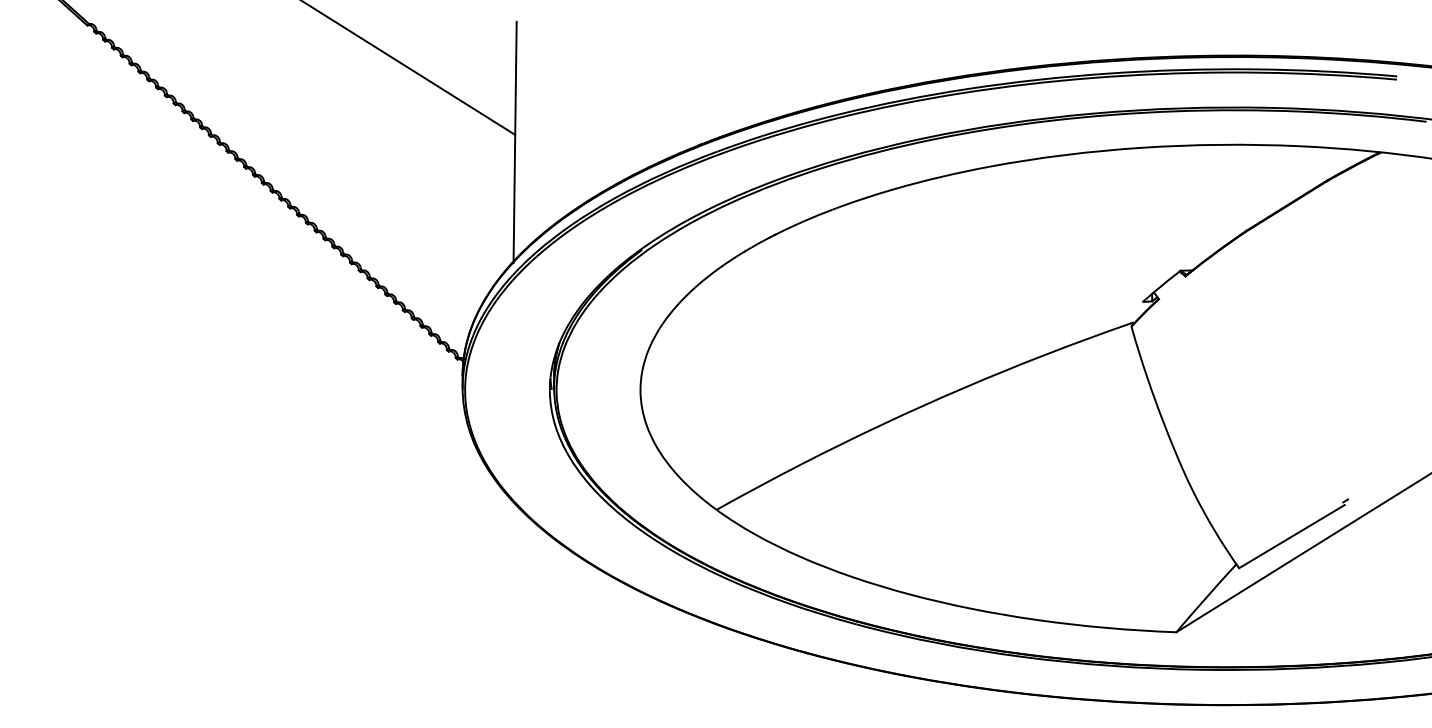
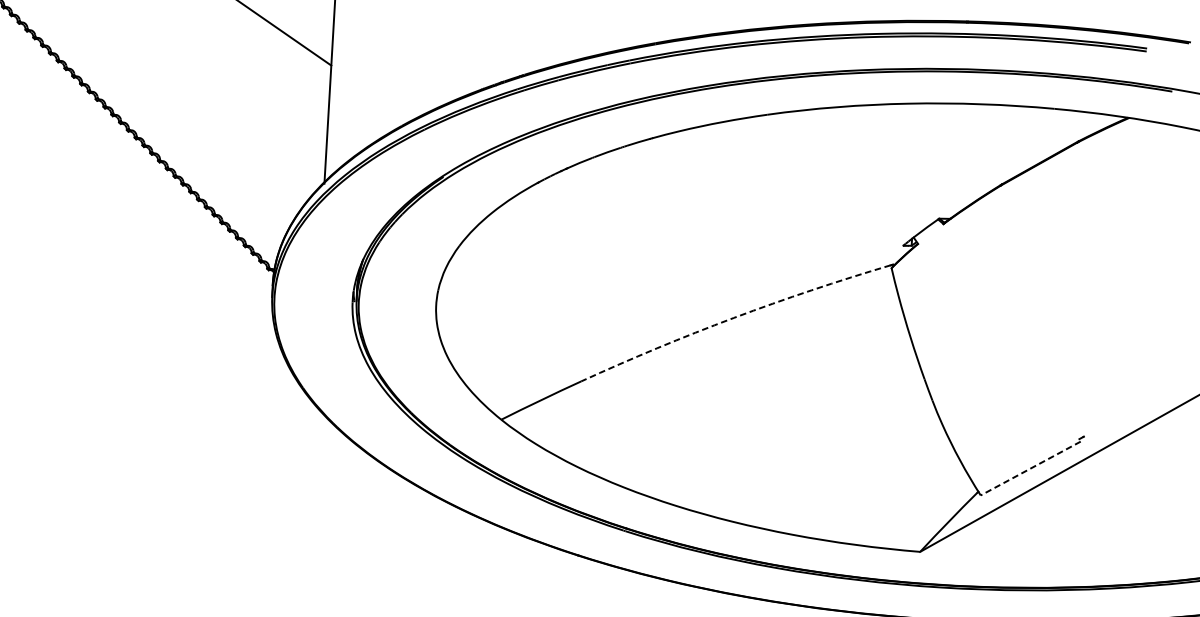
arc: (963, 388) -> (734, 318), solid -> dashed
line: (1291, 536) -> (1030, 468), solid -> dashed

